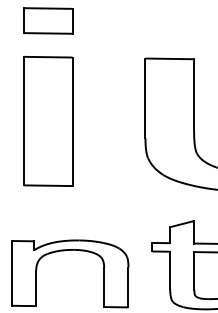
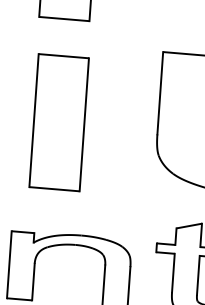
part: (48, 121) -> (59, 122), moved

